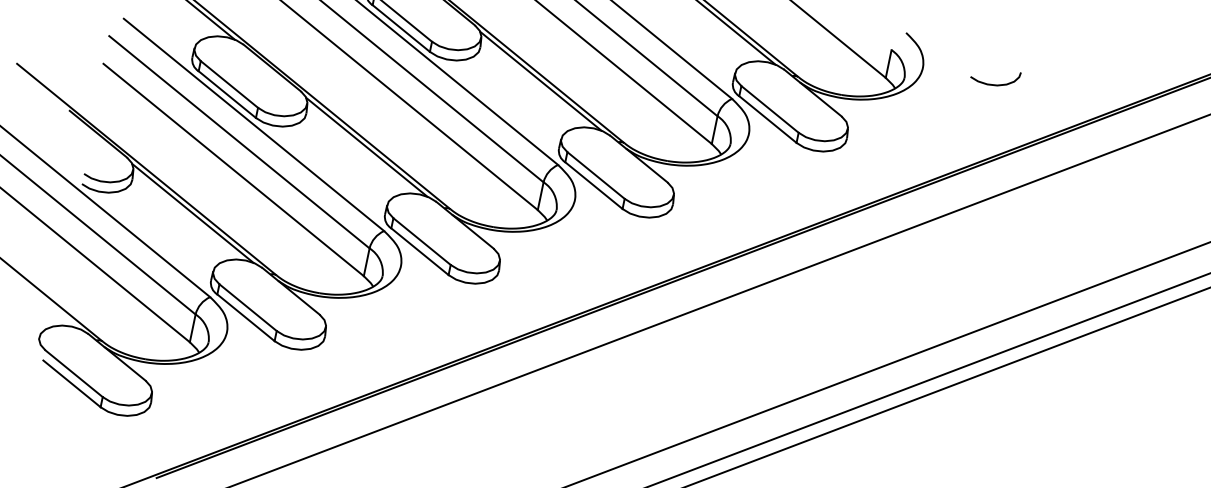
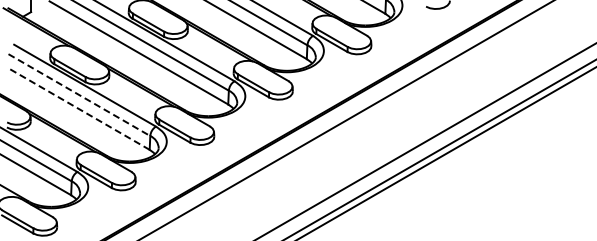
line: (239, 143) -> (79, 95), solid -> dashed
line: (233, 169) -> (78, 108), solid -> dashed

